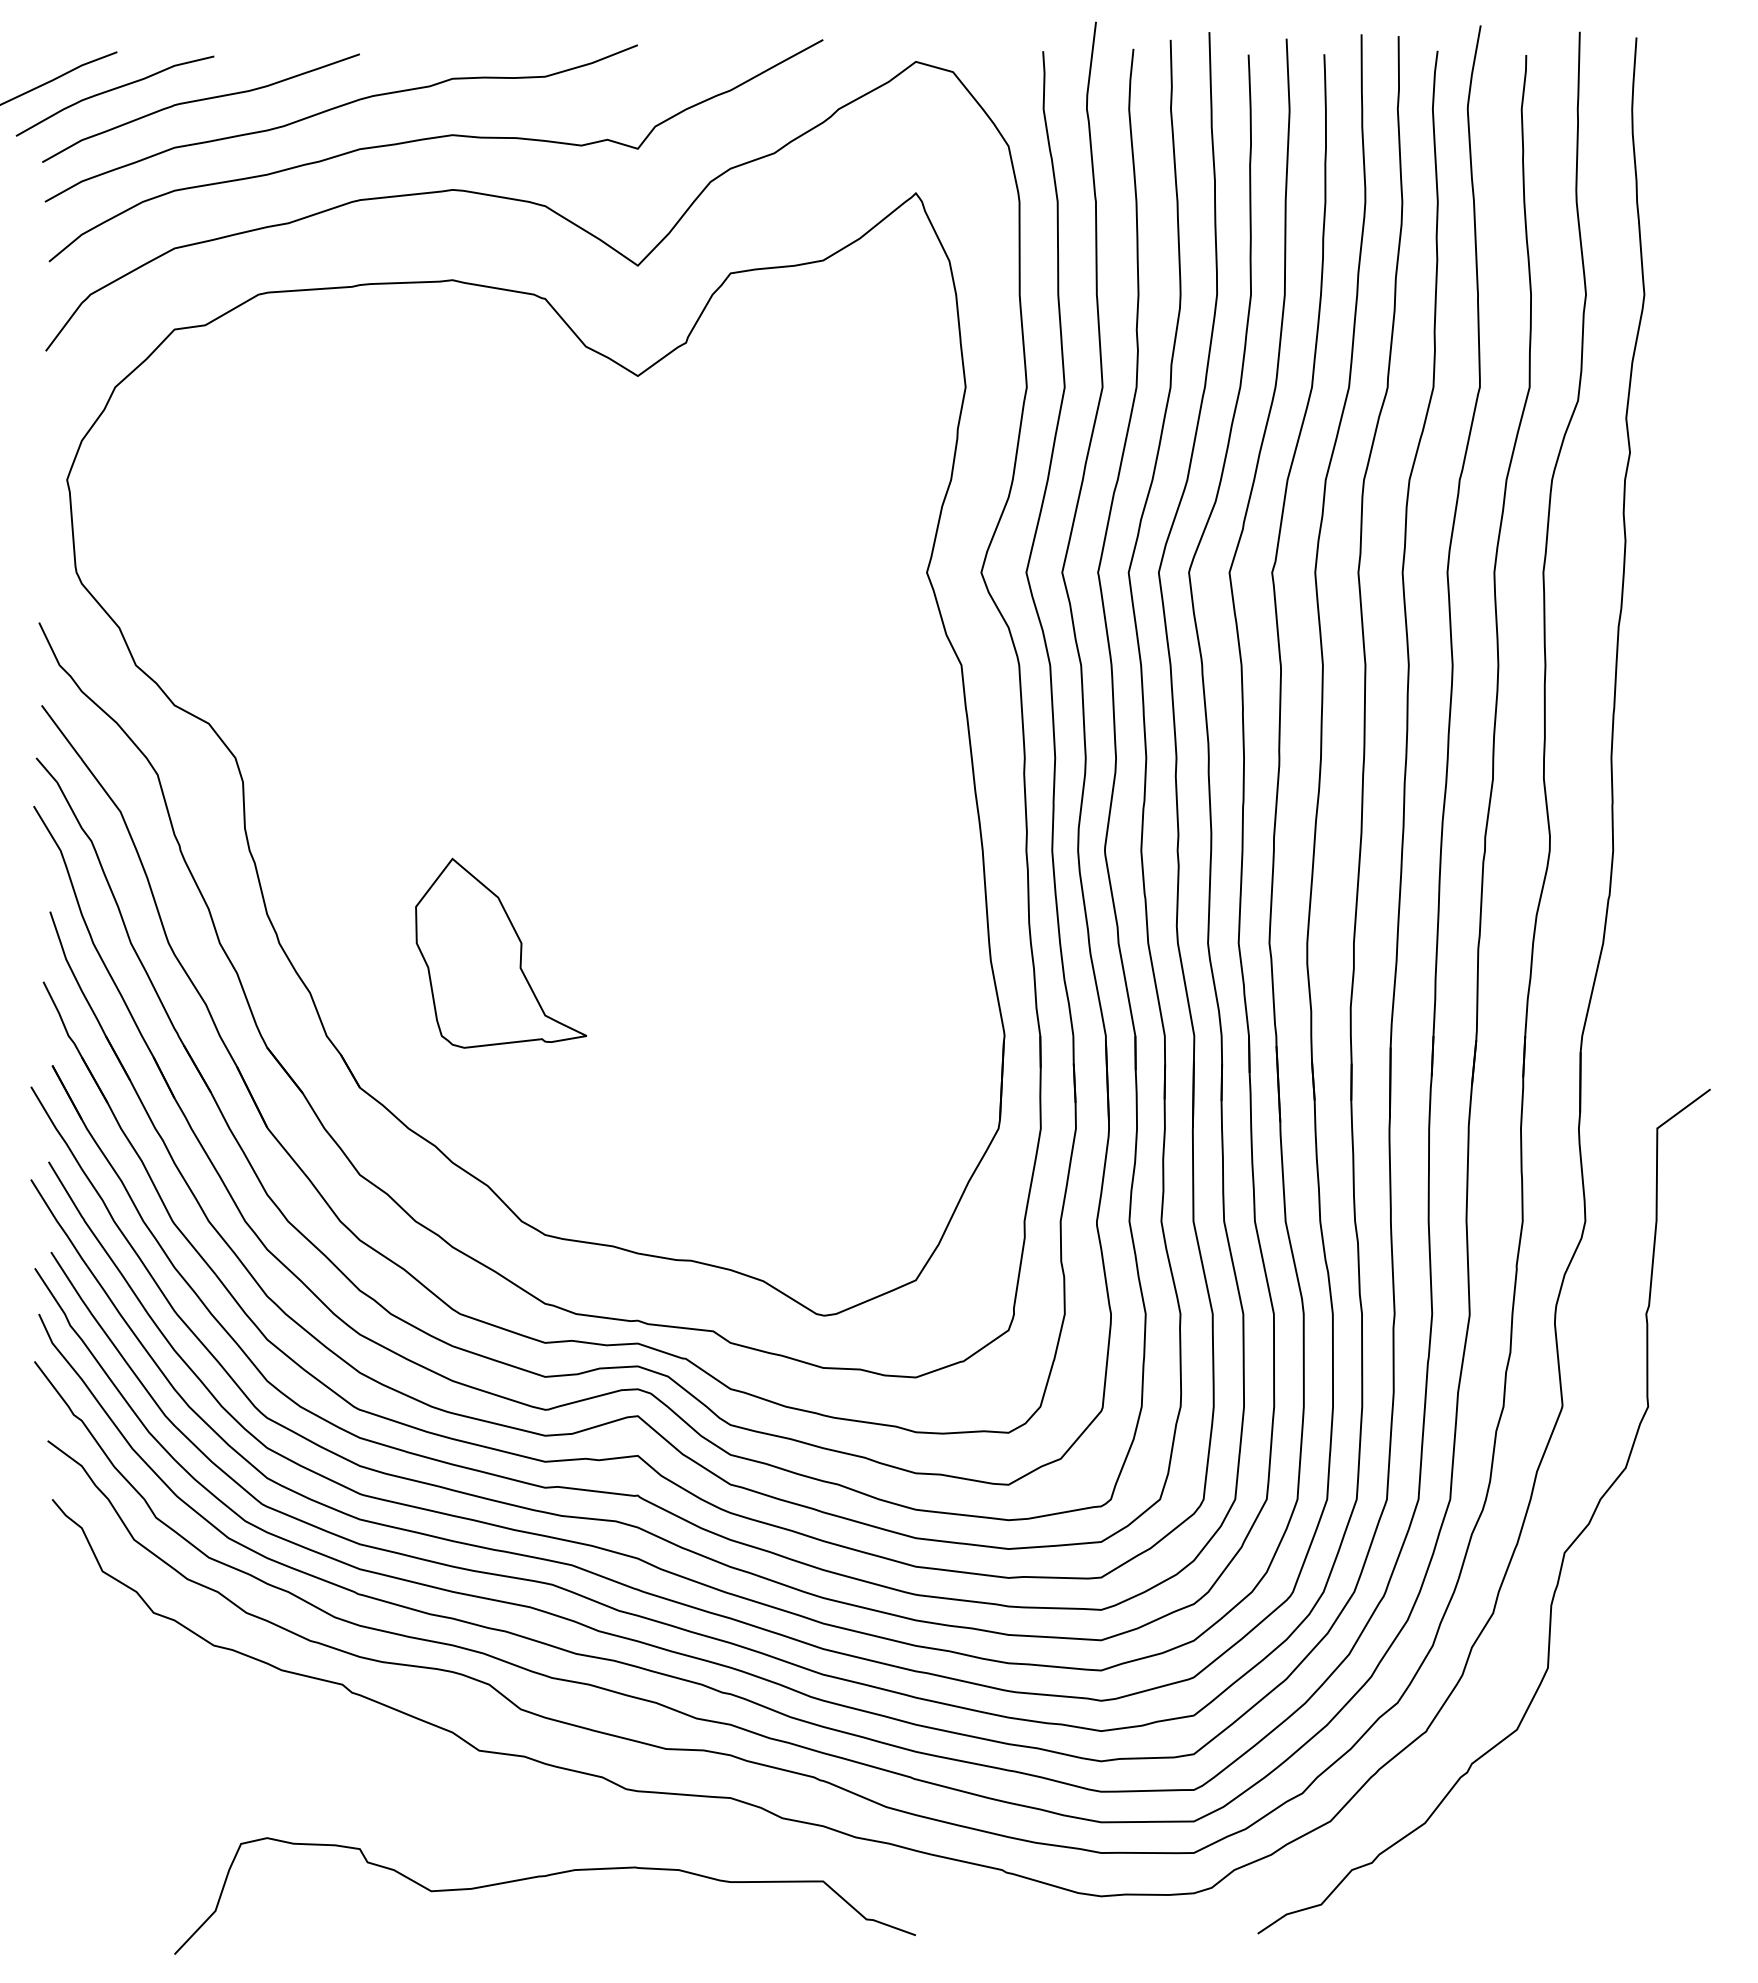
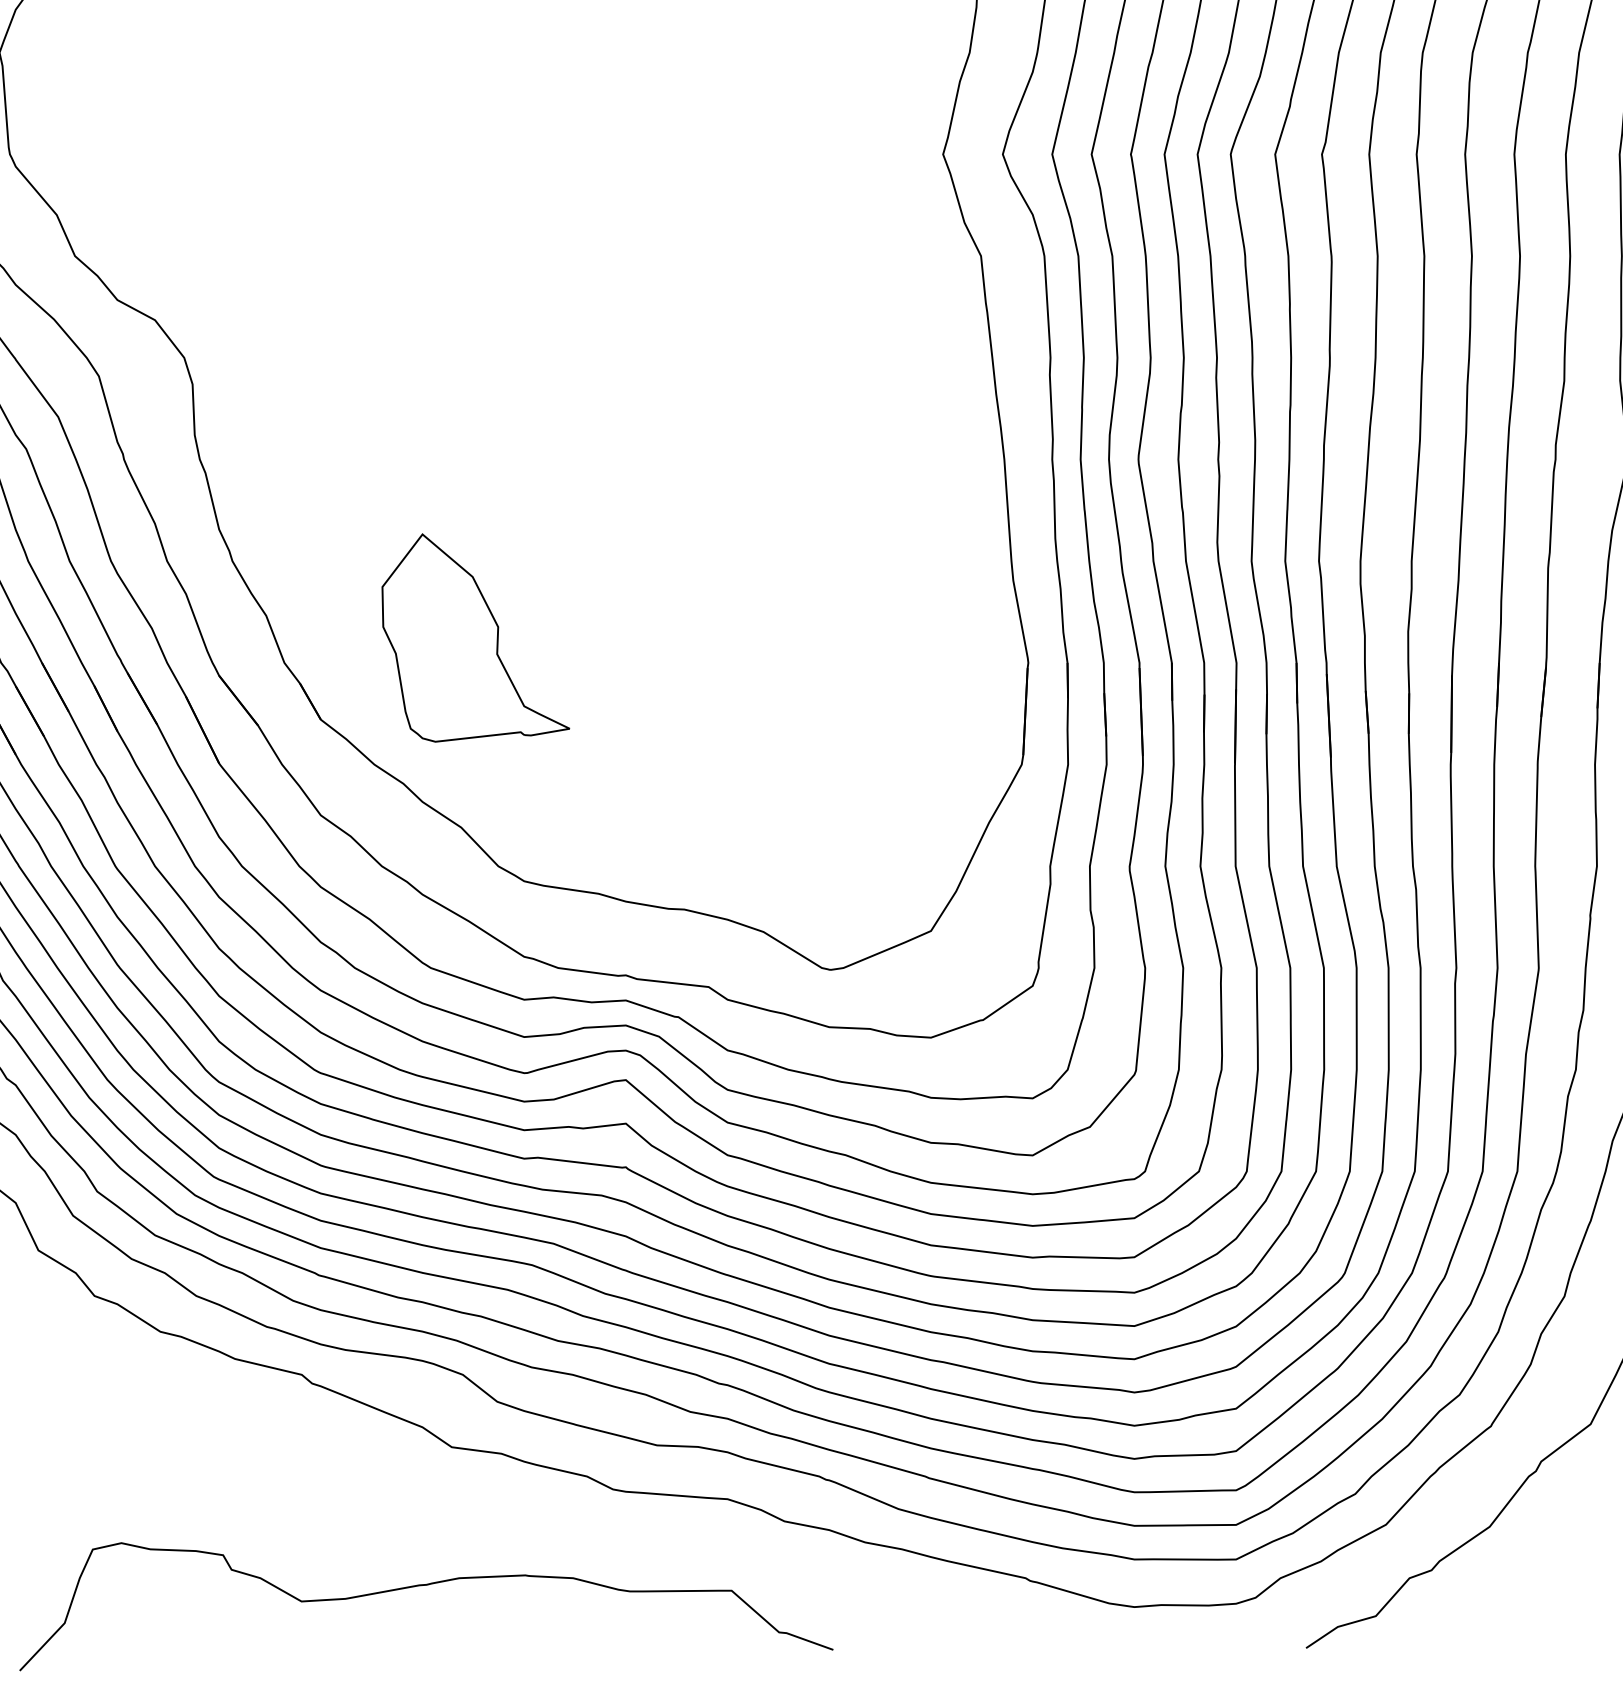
part: (500, 952) -> (475, 637), moved
curve: (543, 1877) -> (424, 1586), moved

